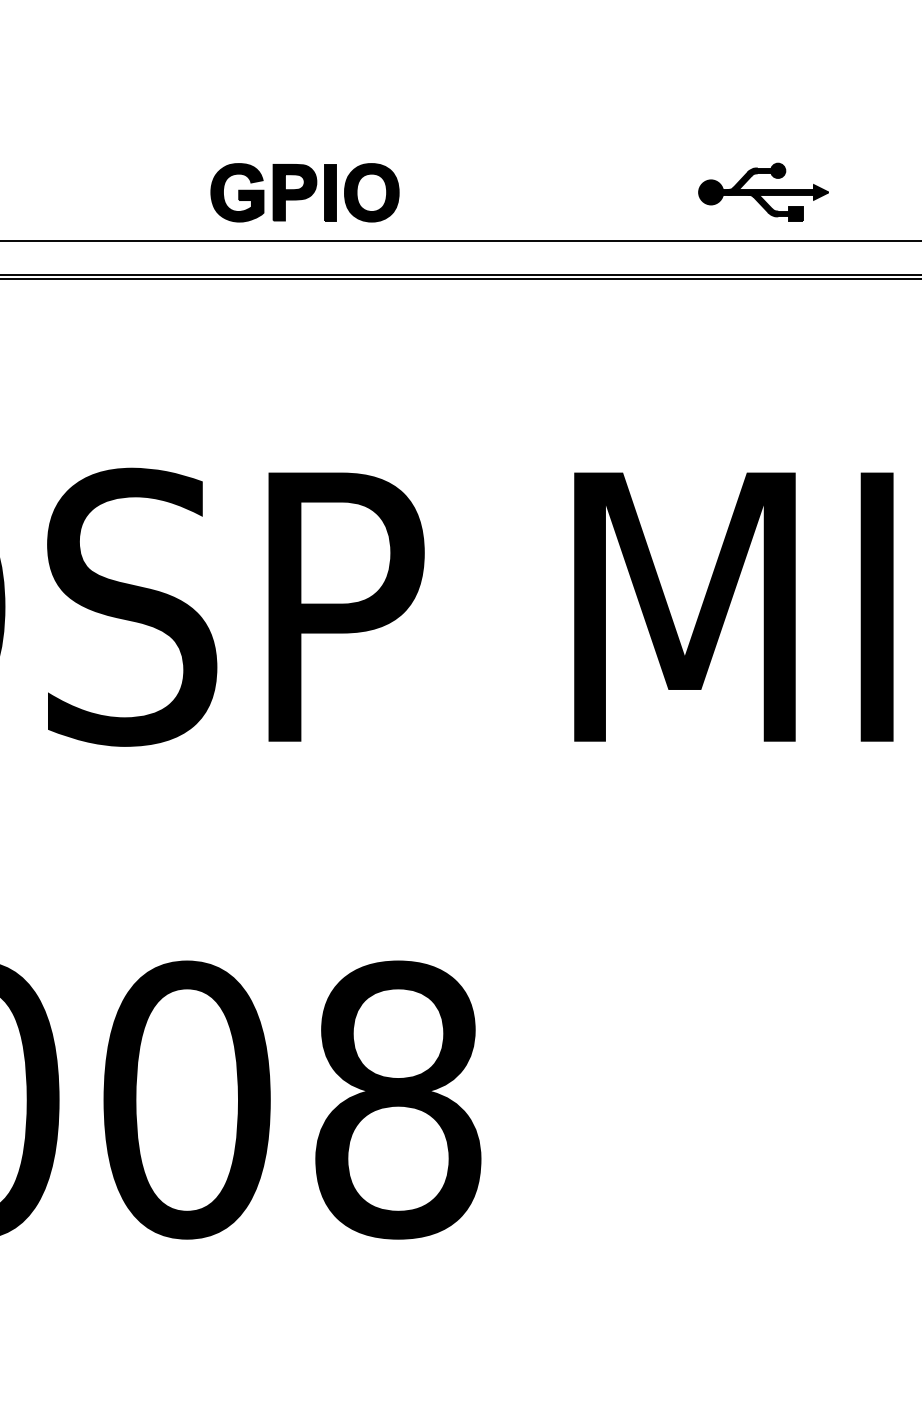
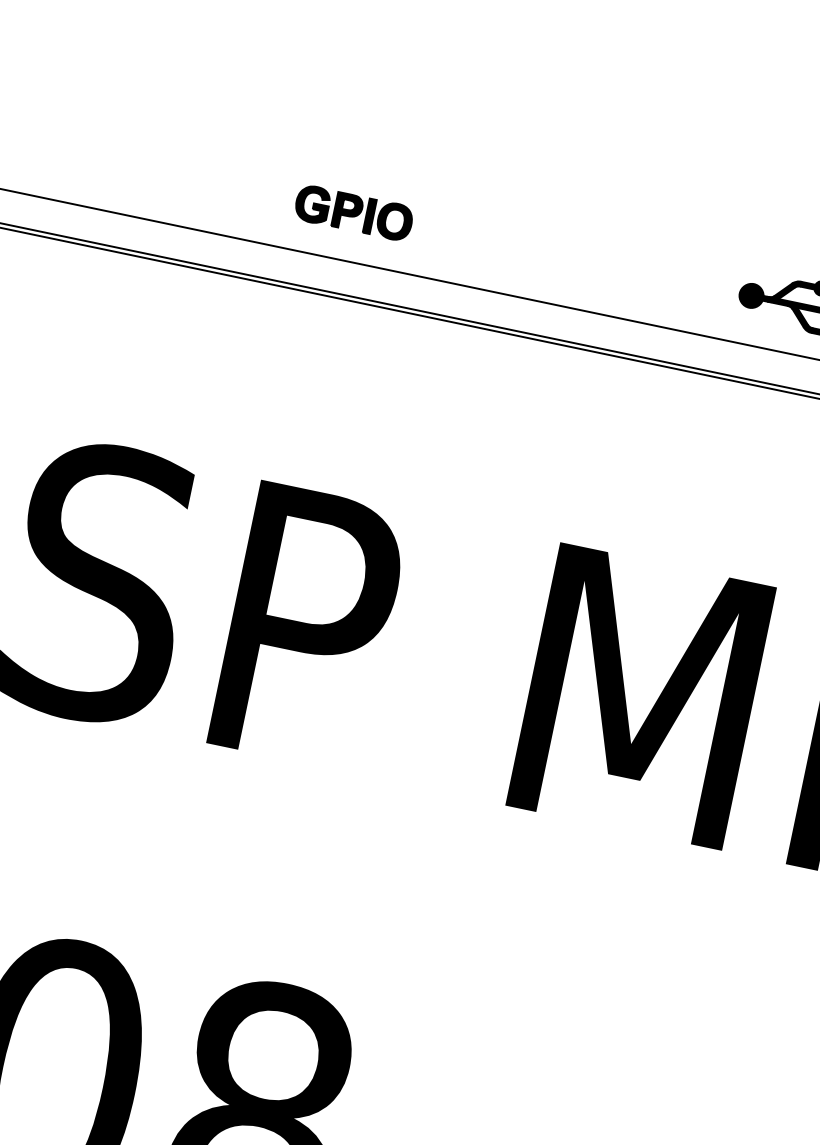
part: (304, 192) -> (353, 212), size x0.62

